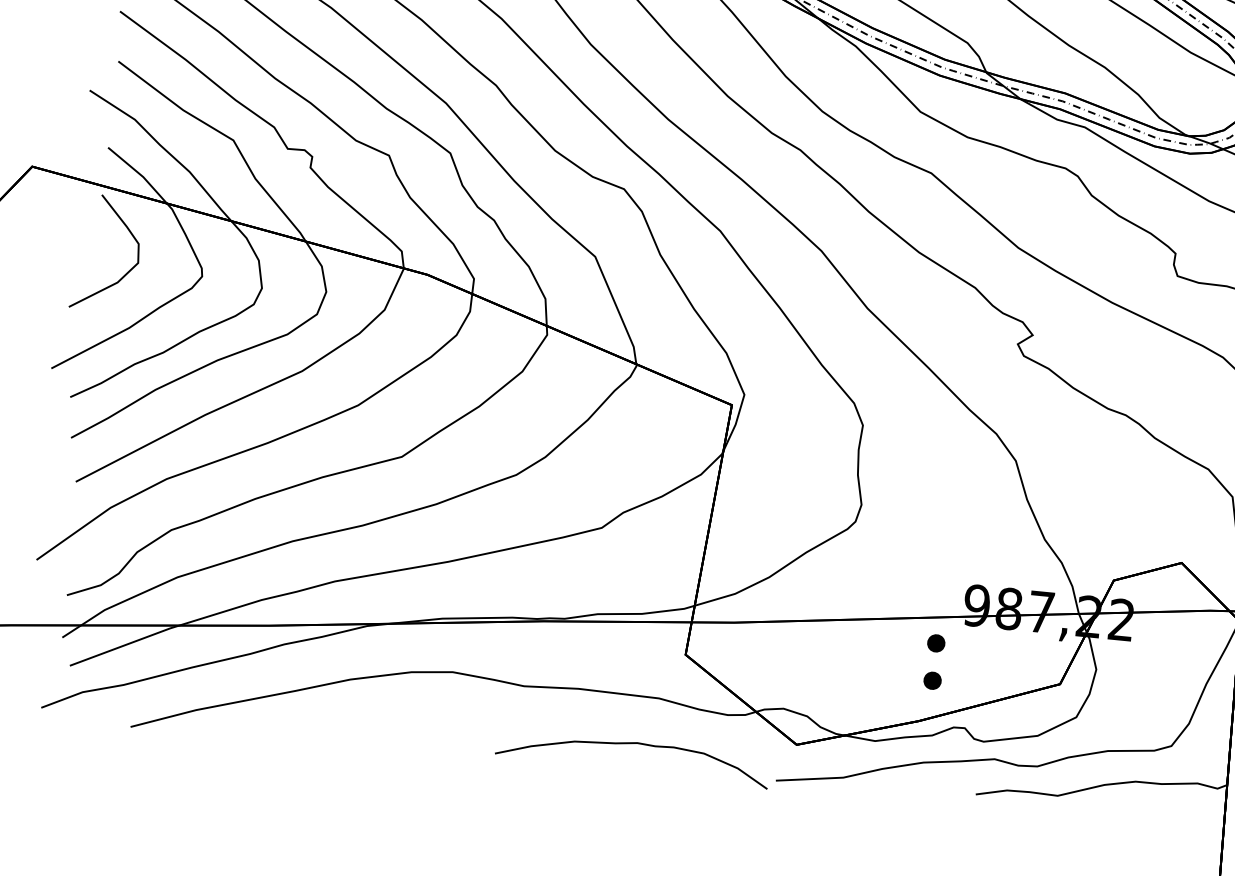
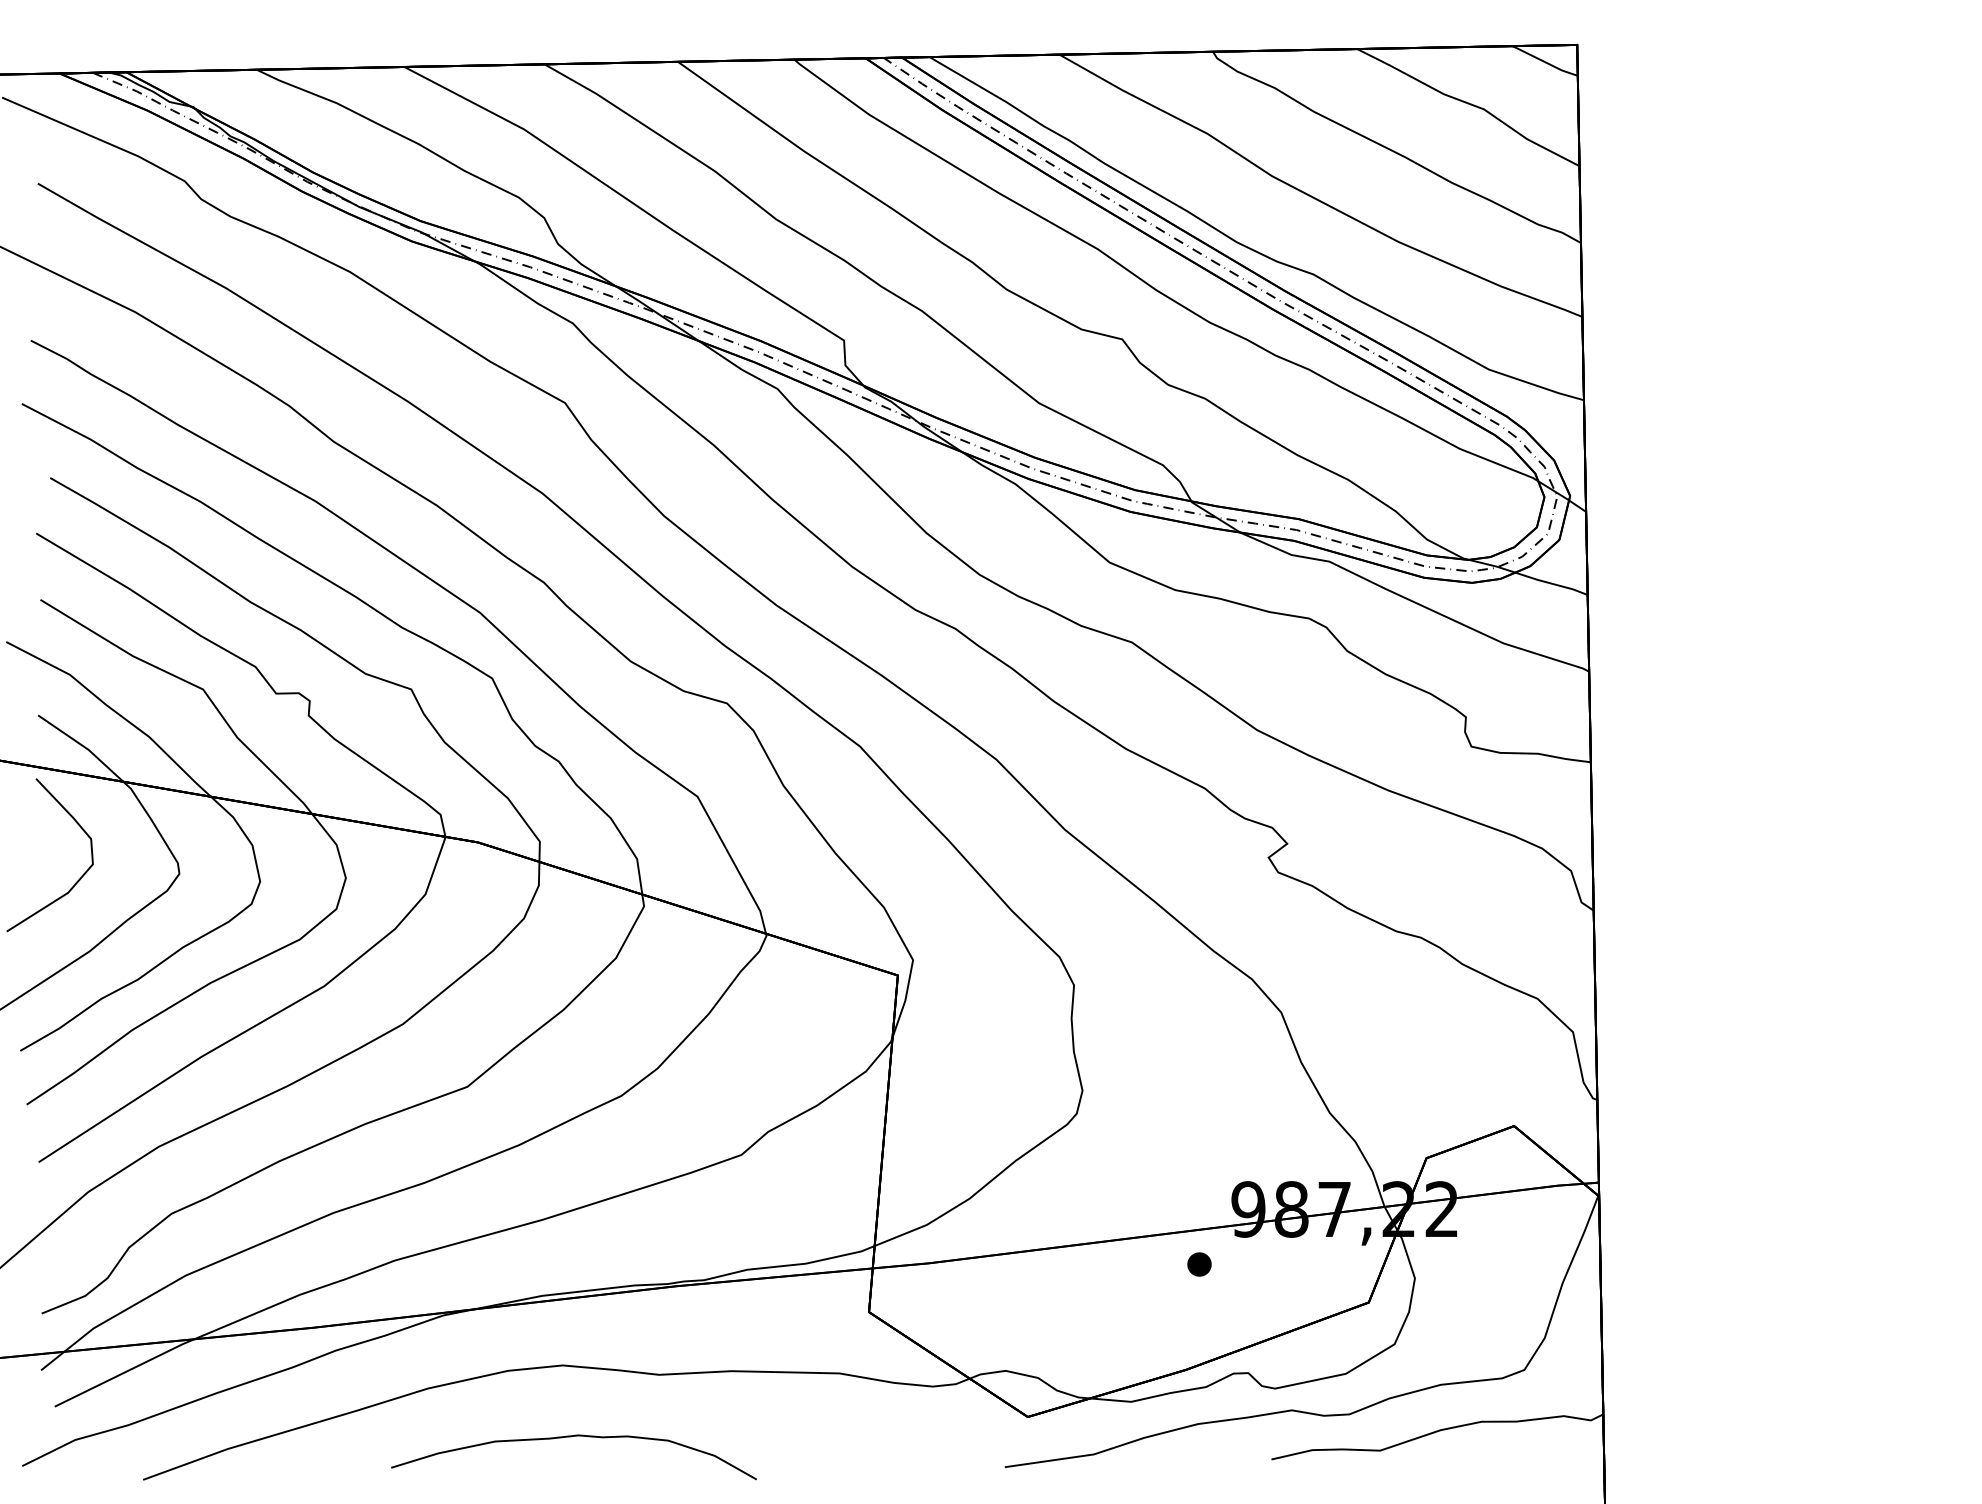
part: (932, 680) -> (1199, 1314), removed
curve: (631, 744) -> (571, 1437), moved

